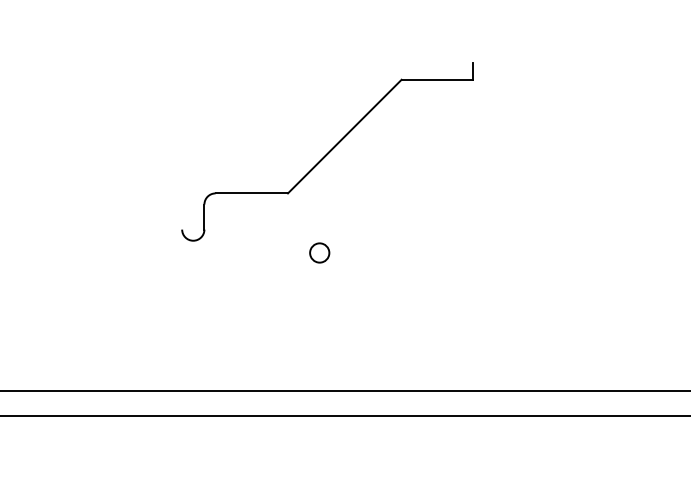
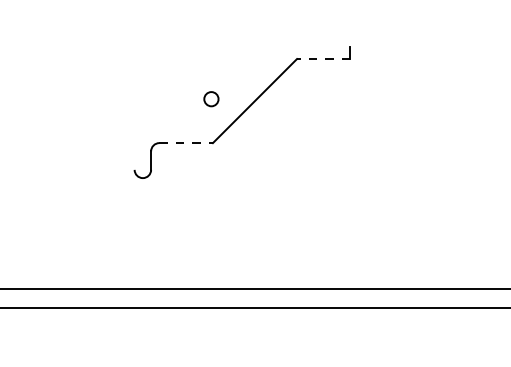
line: (437, 80) -> (323, 59), solid -> dashed
line: (252, 193) -> (186, 143), solid -> dashed
circle: (319, 253) -> (211, 99), moved

